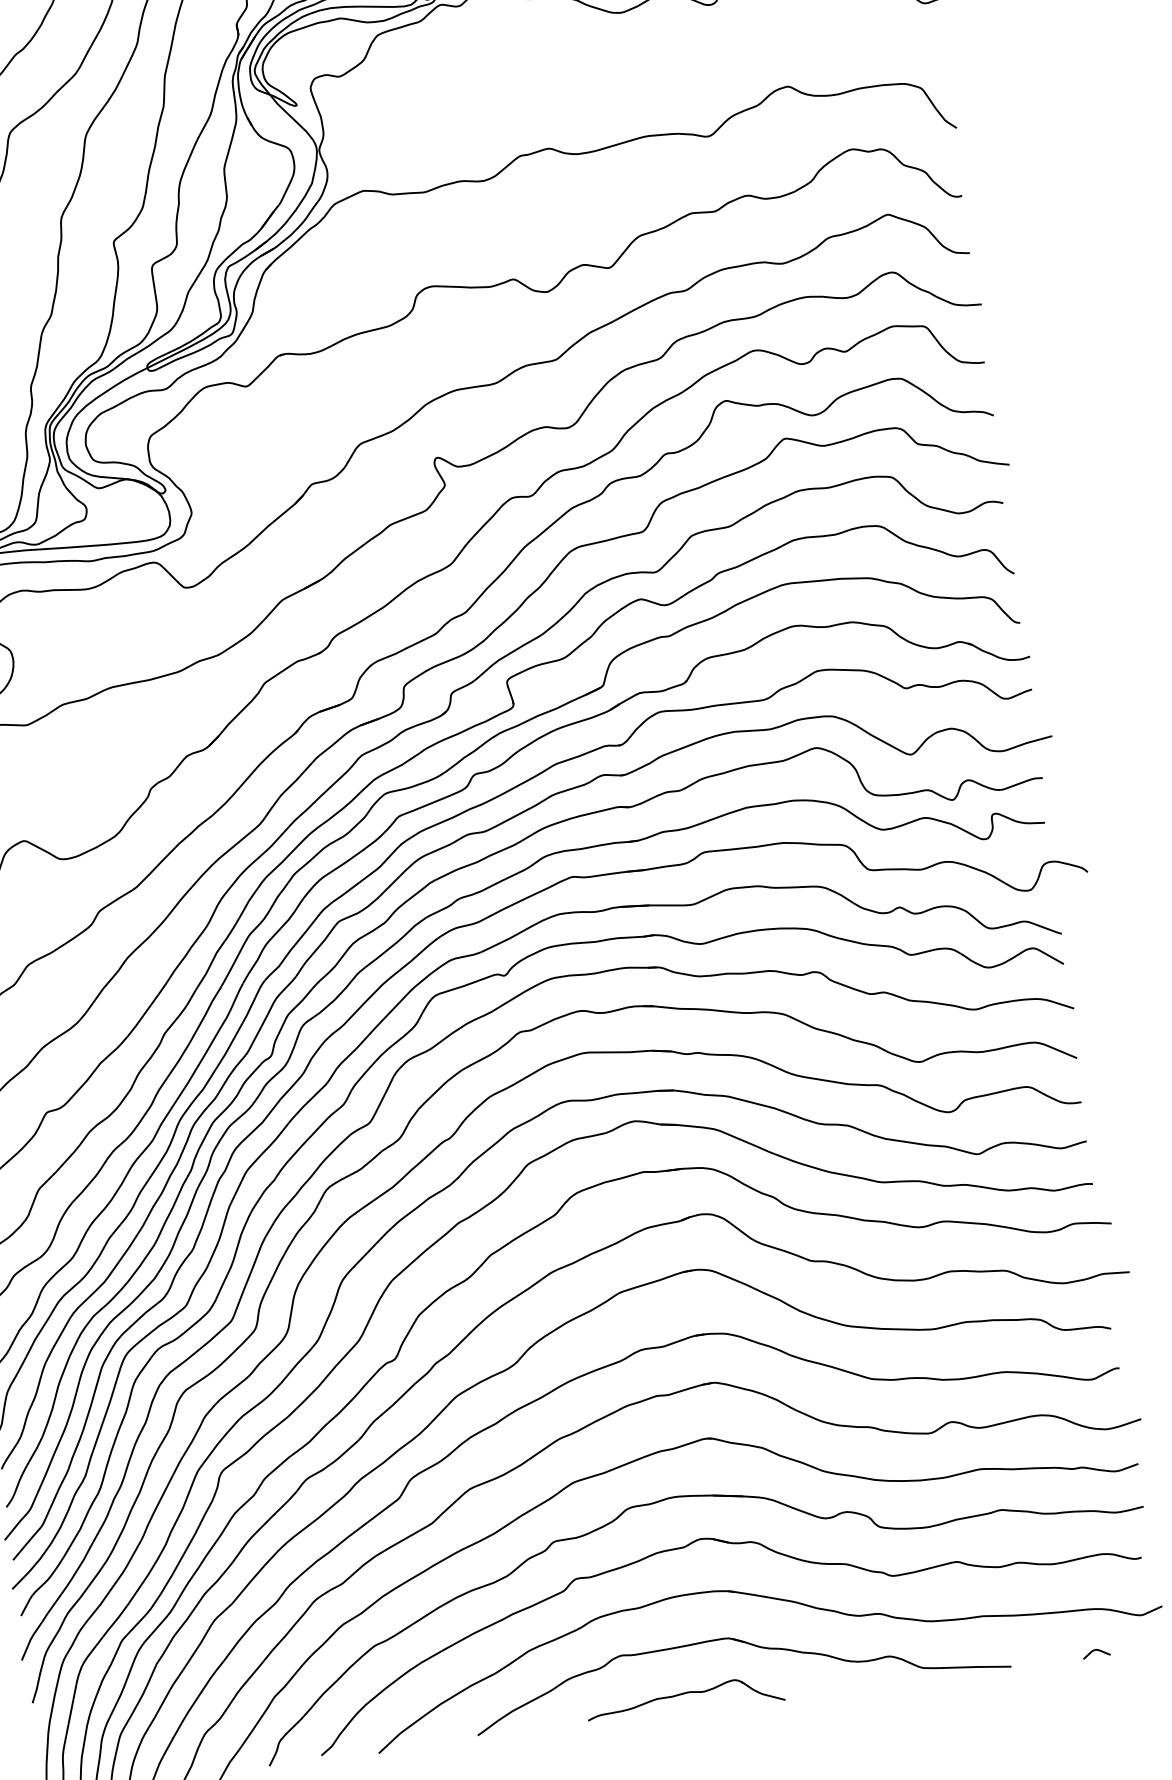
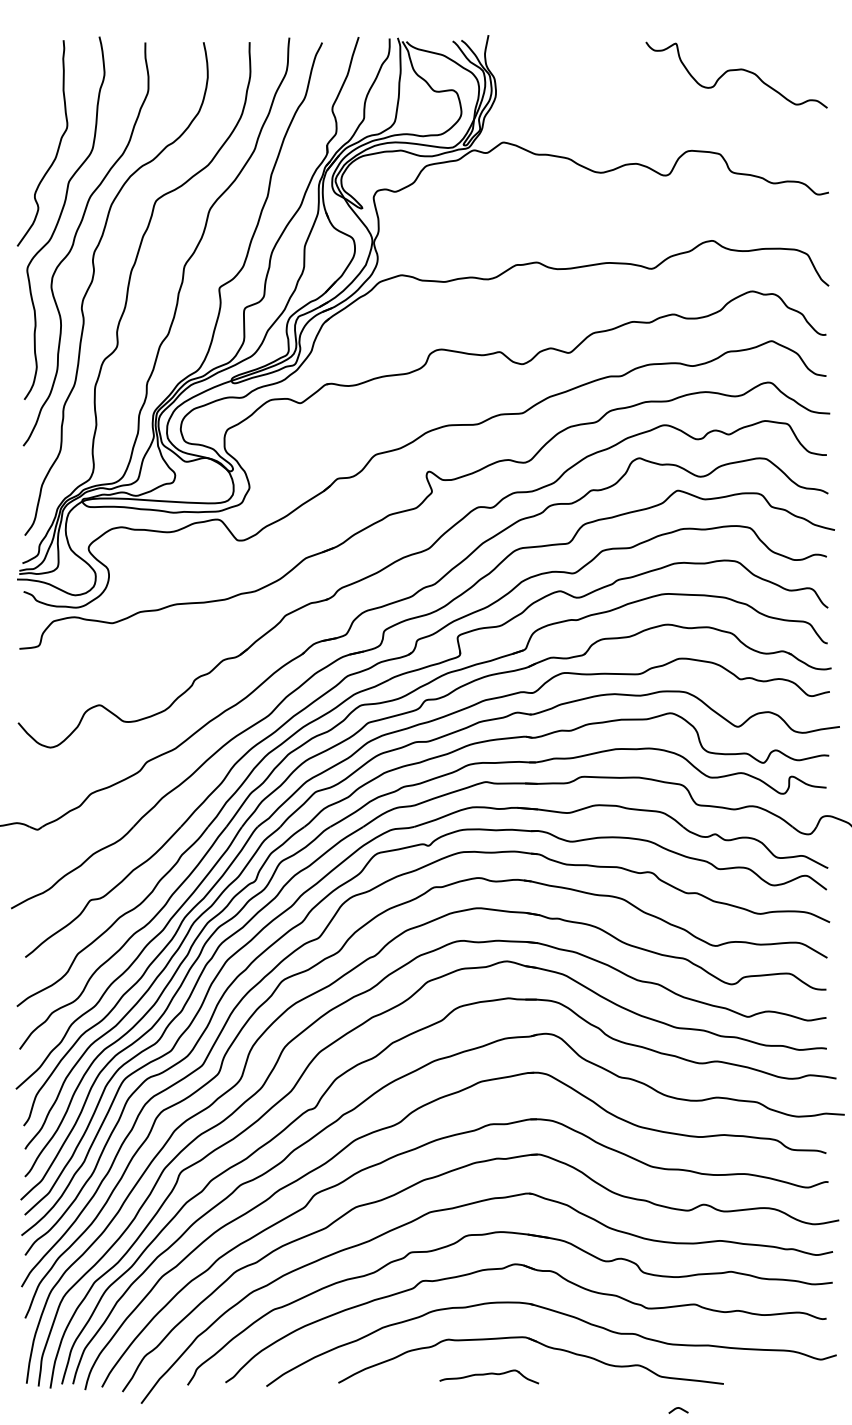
curve: (1097, 1651) -> (679, 1409), moved
part: (685, 1699) -> (489, 1376), size x0.7

